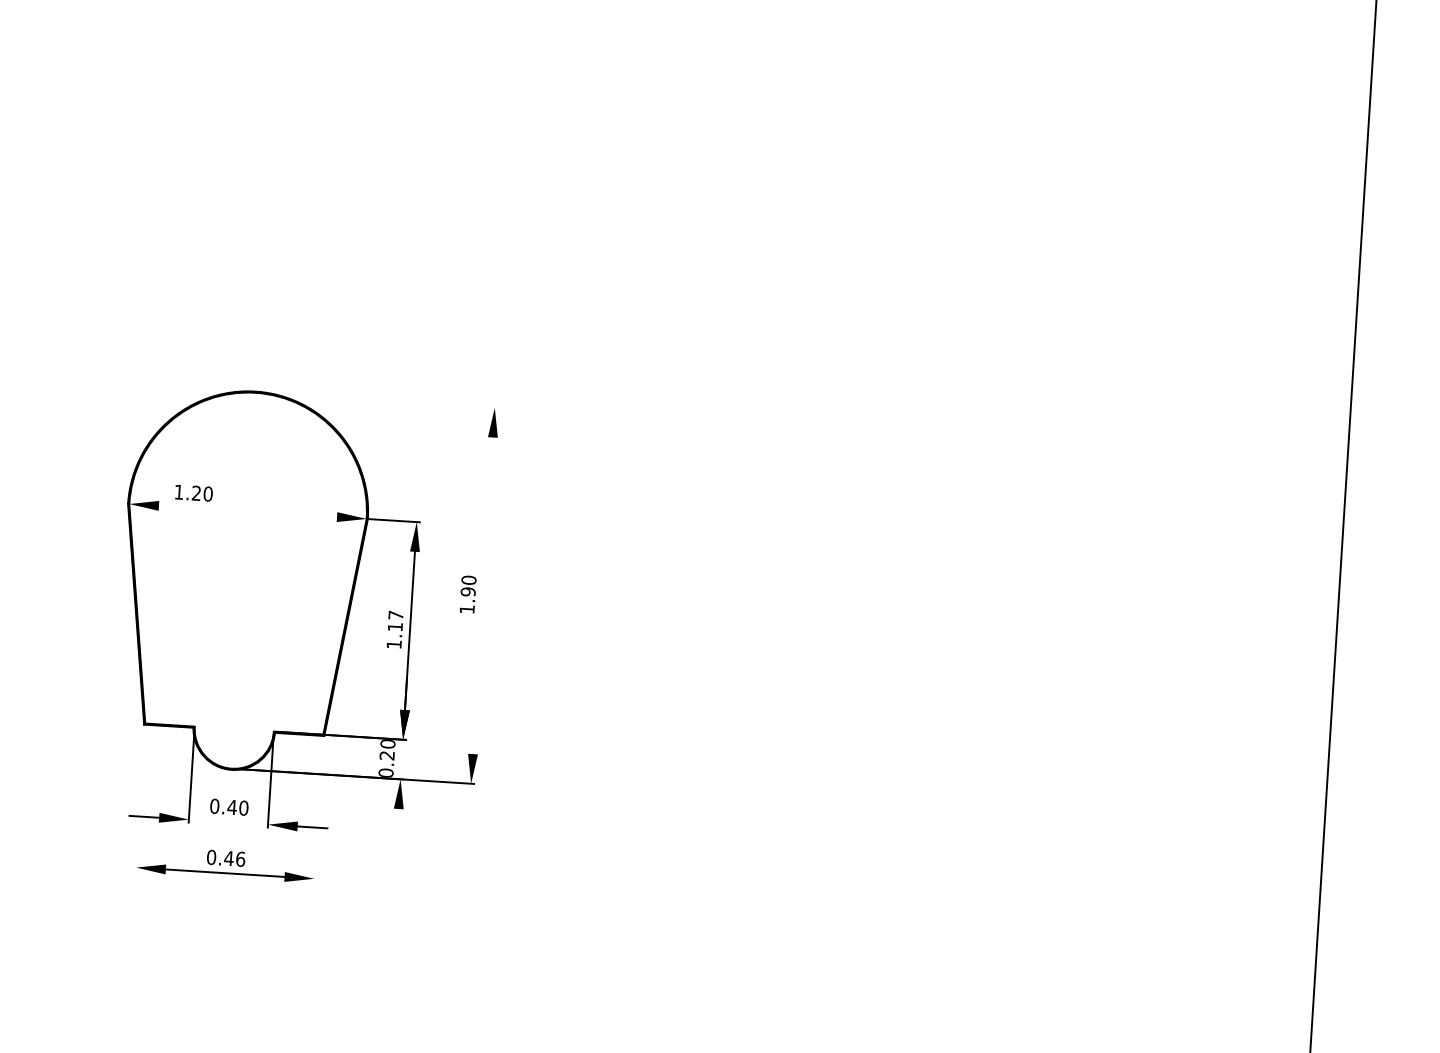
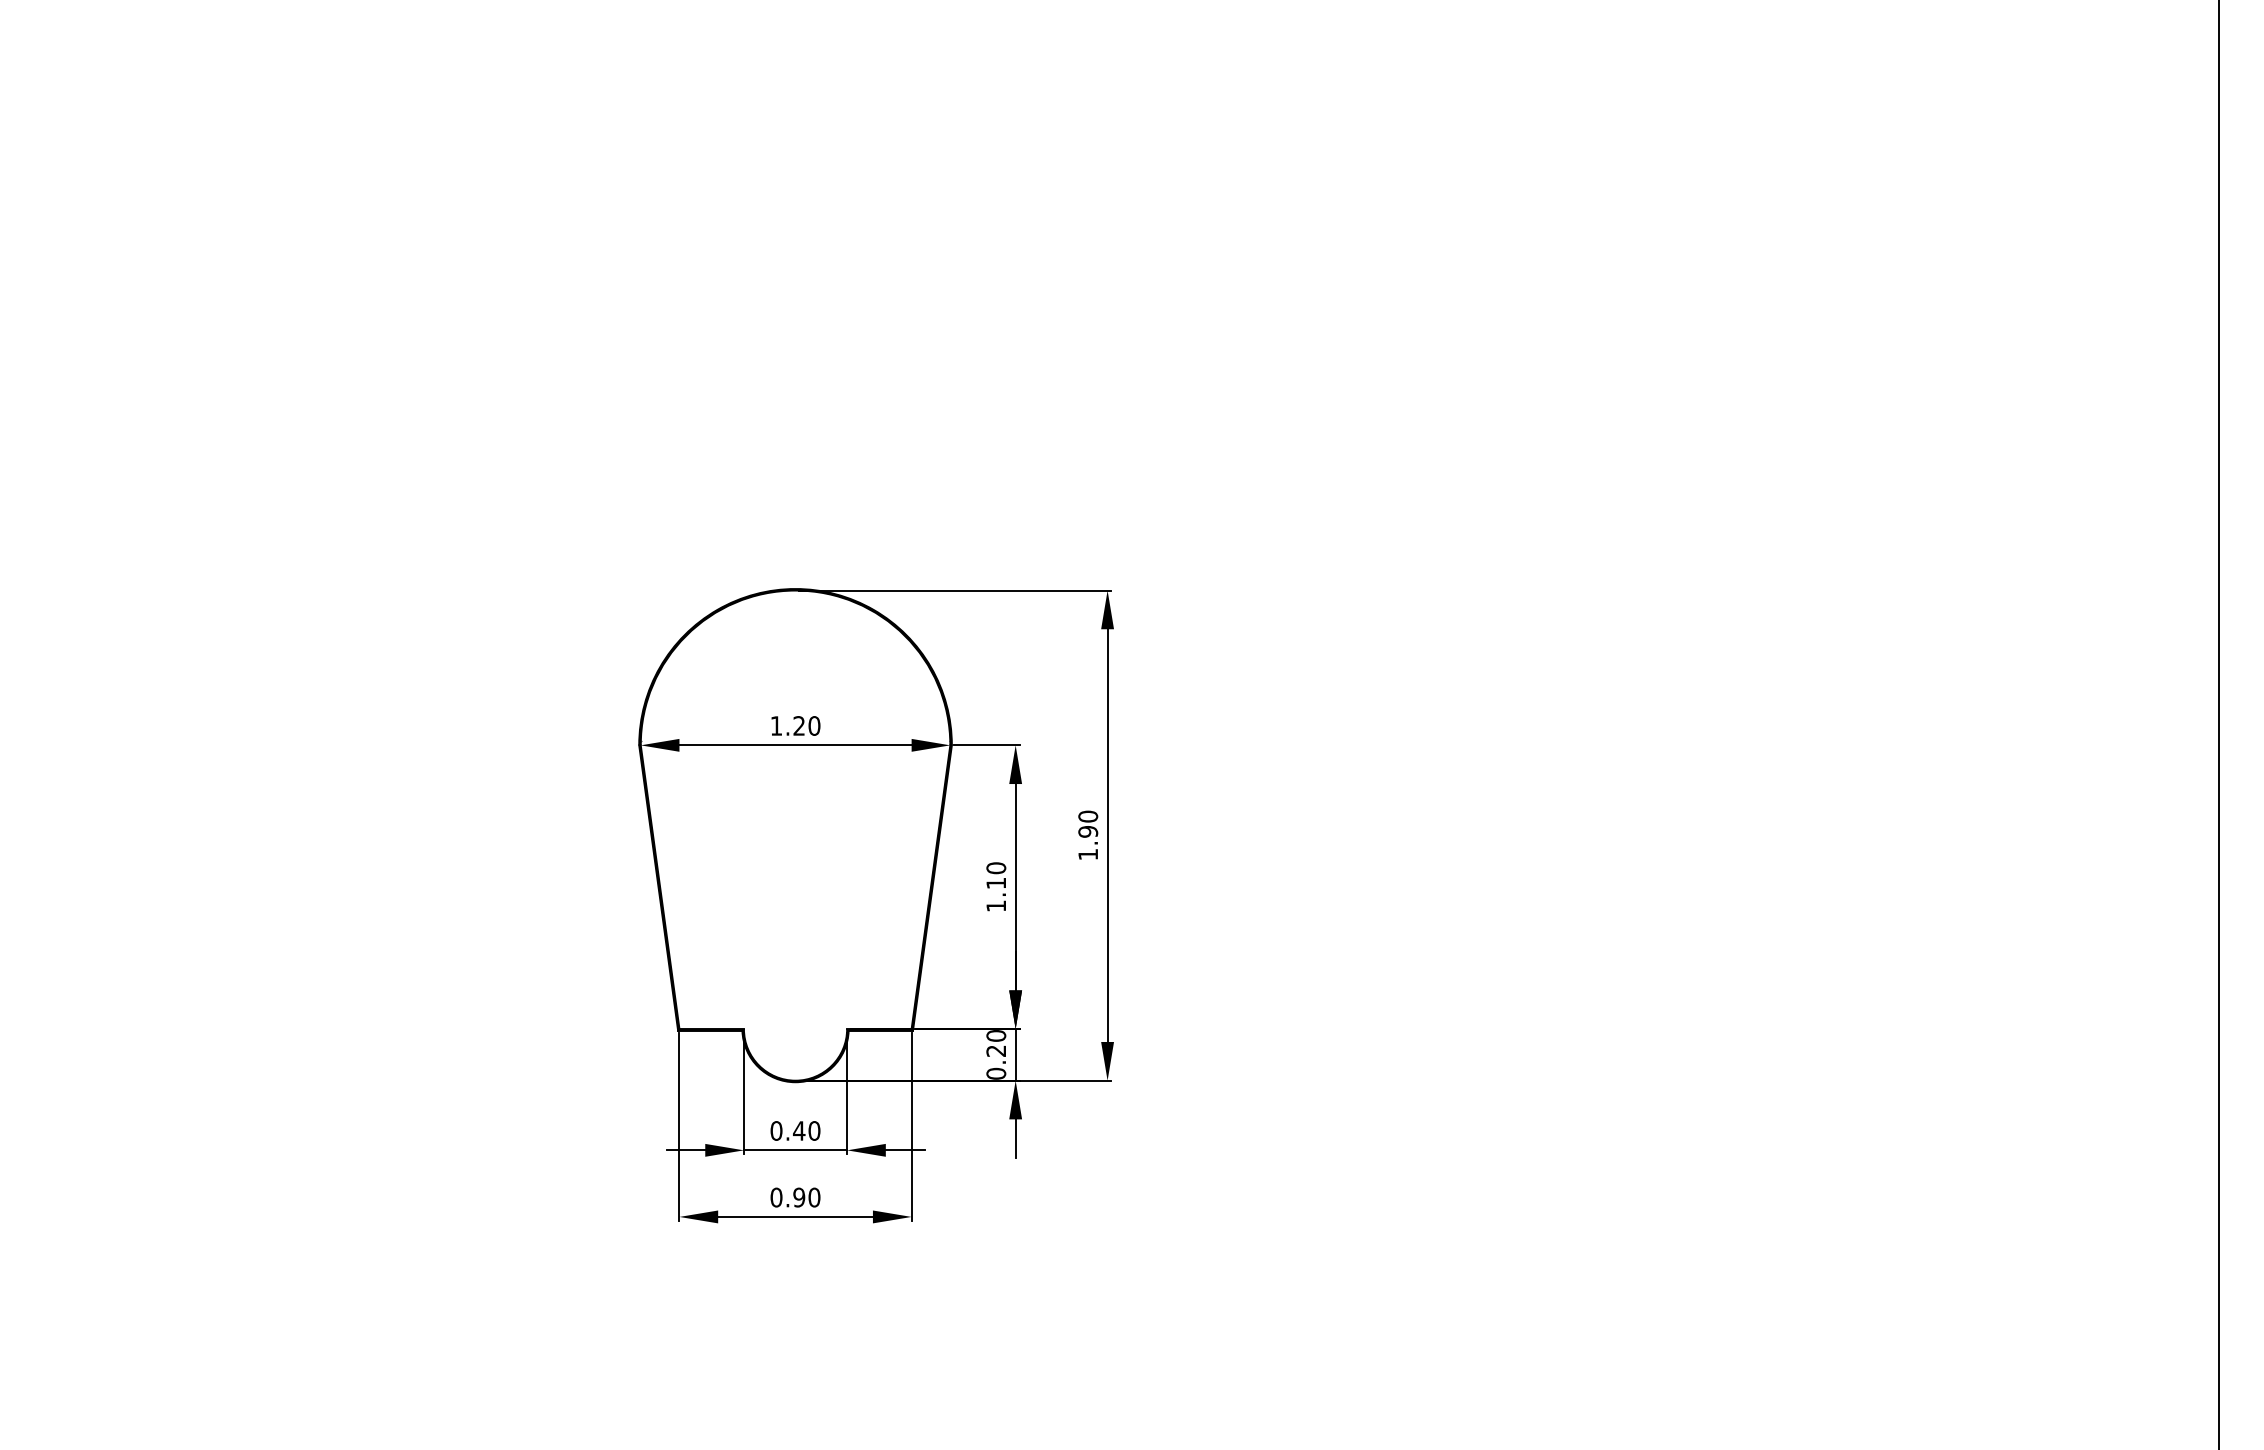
line: (378, 400) -> (955, 590), added
text: (193, 492) -> (795, 725), moved
line: (247, 511) -> (795, 745), added
line: (482, 595) -> (1107, 835), added
text: (396, 615) -> (996, 868), 1.17 -> 1.10
line: (401, 759) -> (1015, 1054), added
line: (140, 798) -> (679, 1126), added
line: (318, 809) -> (911, 1126), added
line: (228, 822) -> (795, 1150), added
line: (397, 823) -> (1015, 1138), added
text: (234, 858) -> (806, 1197), 0.46 -> 0.90

